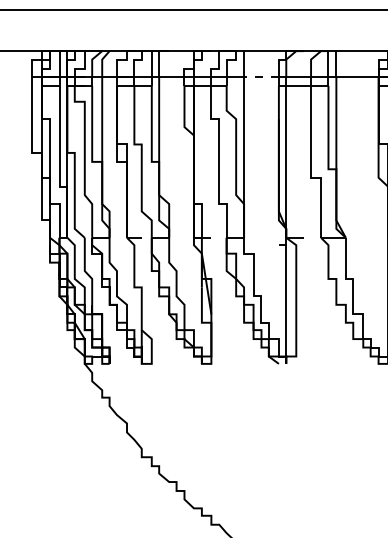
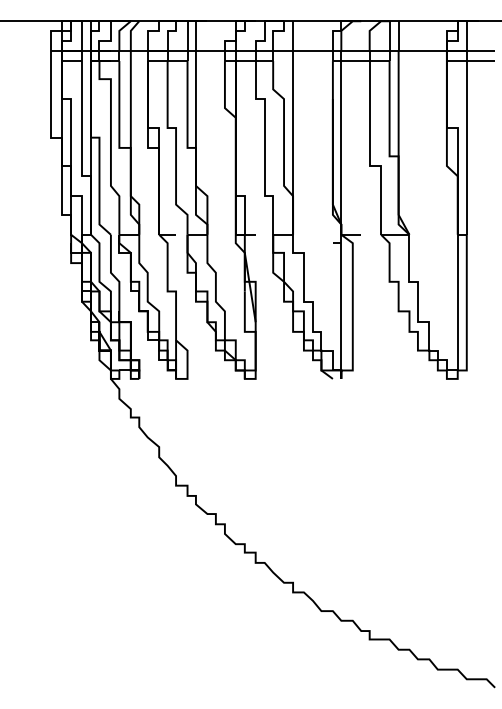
line: (261, 76) -> (312, 50), dashed -> solid

